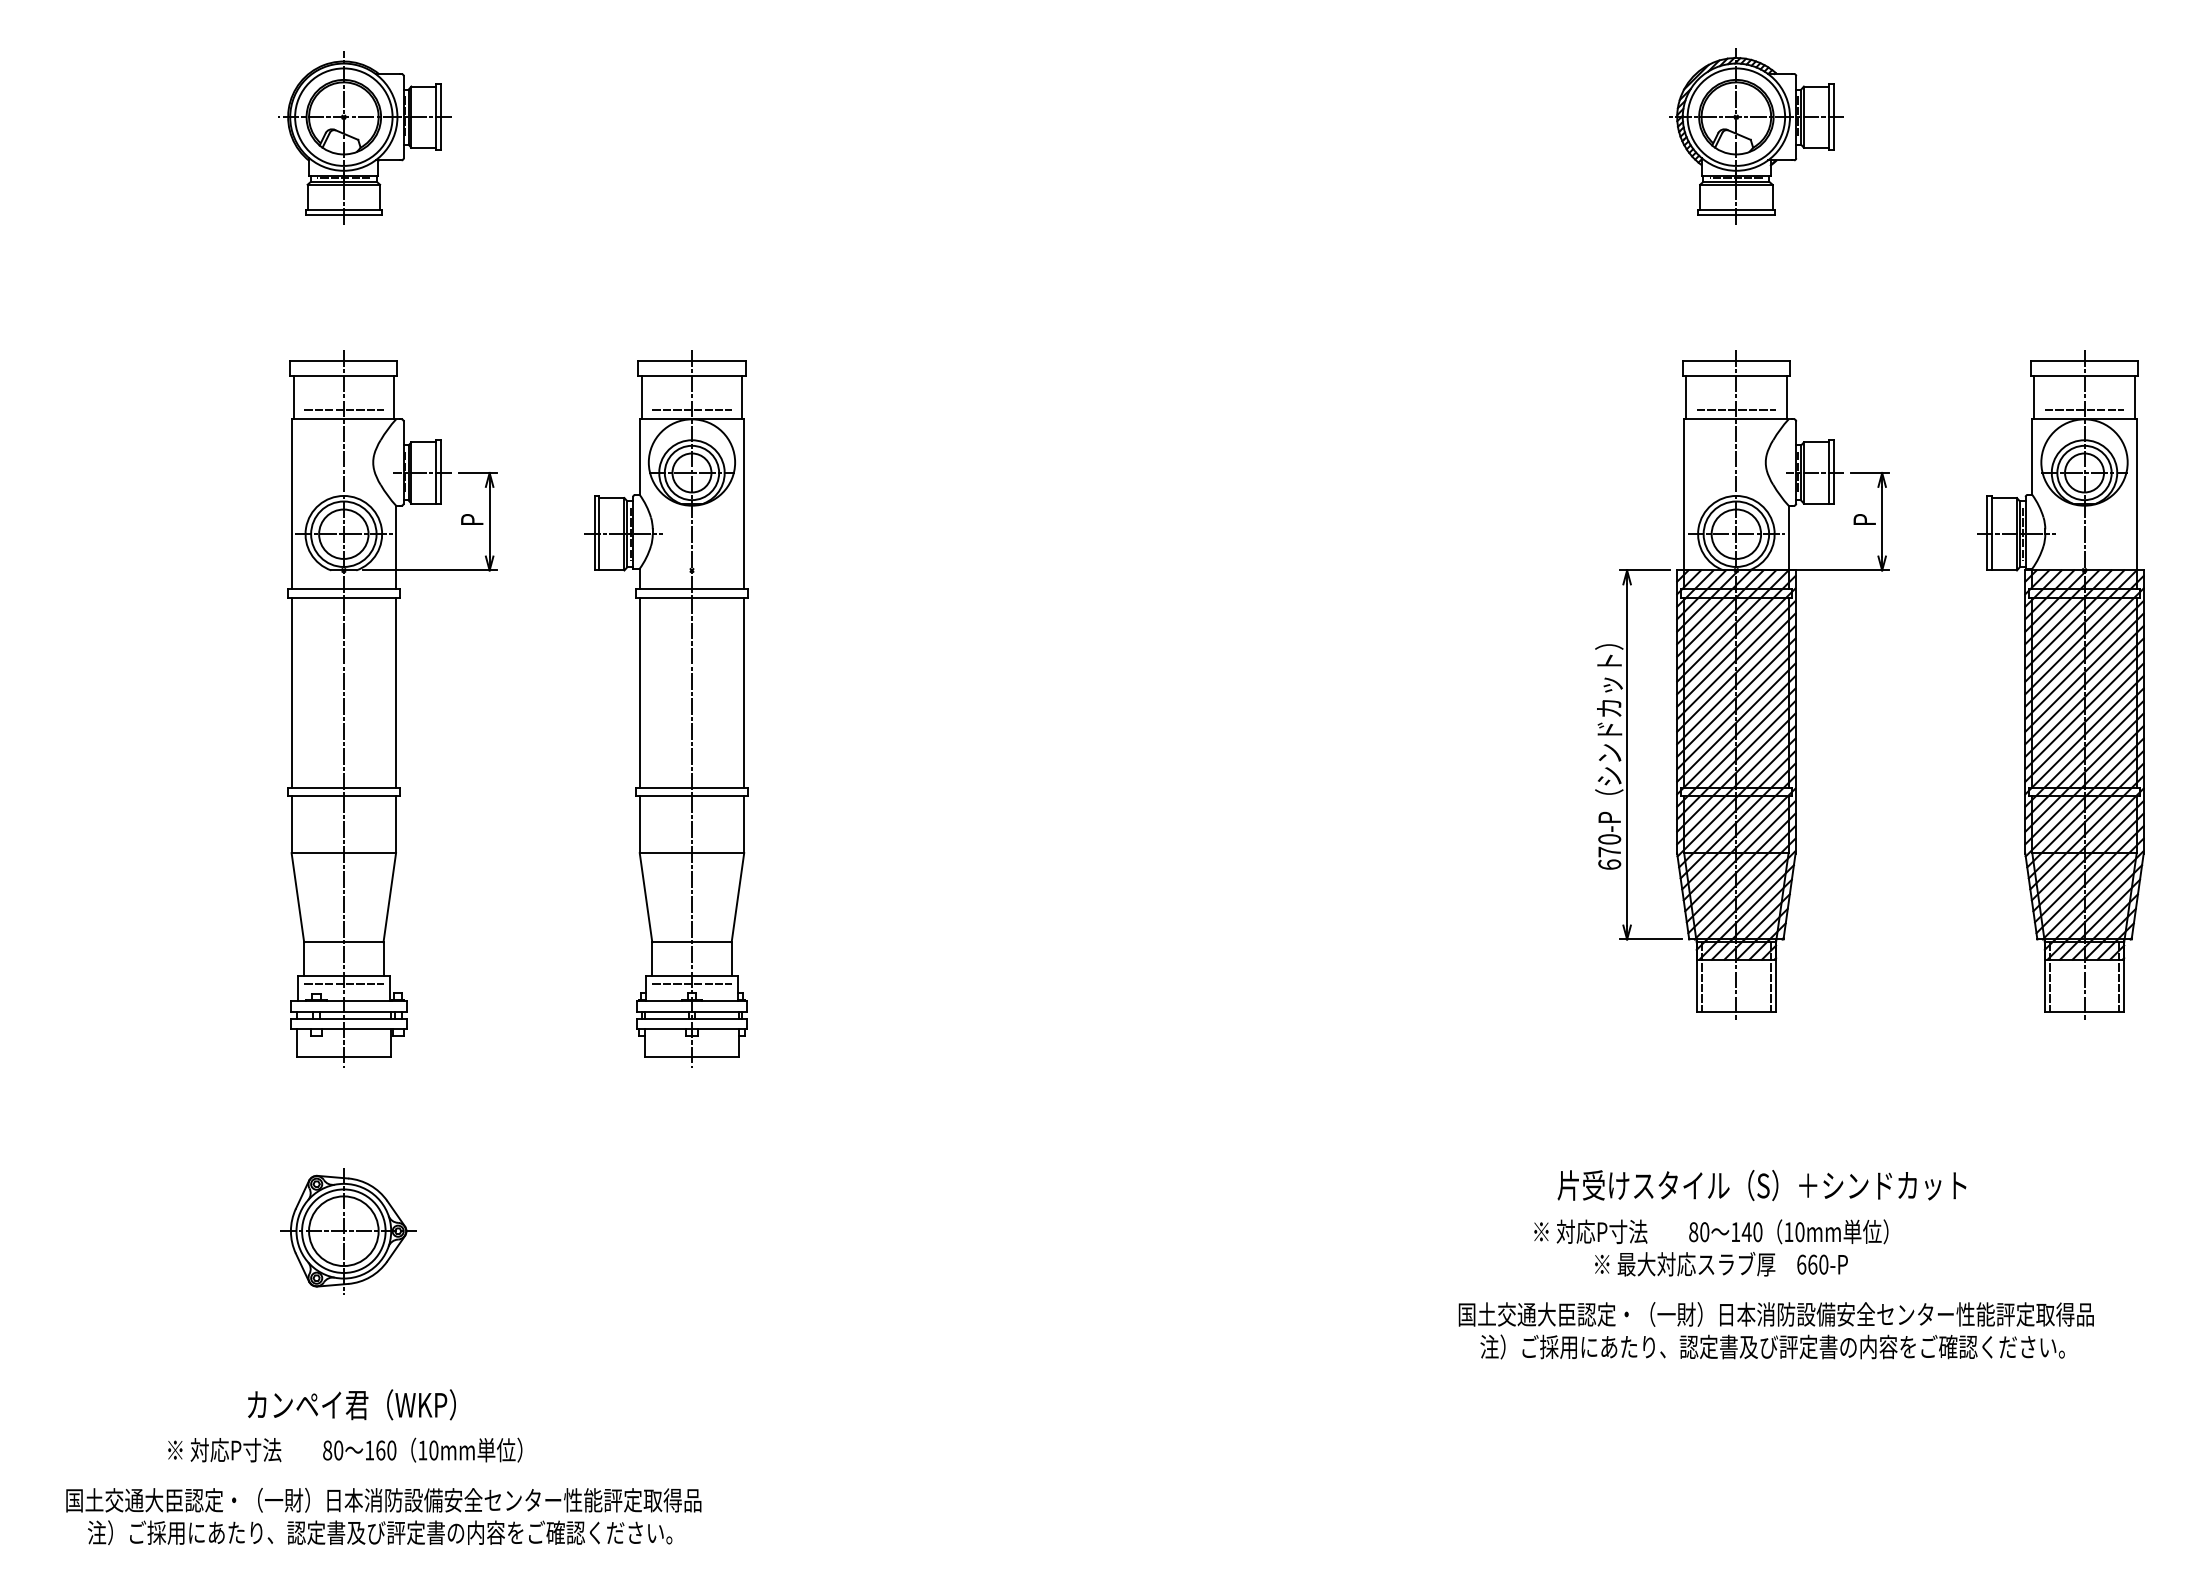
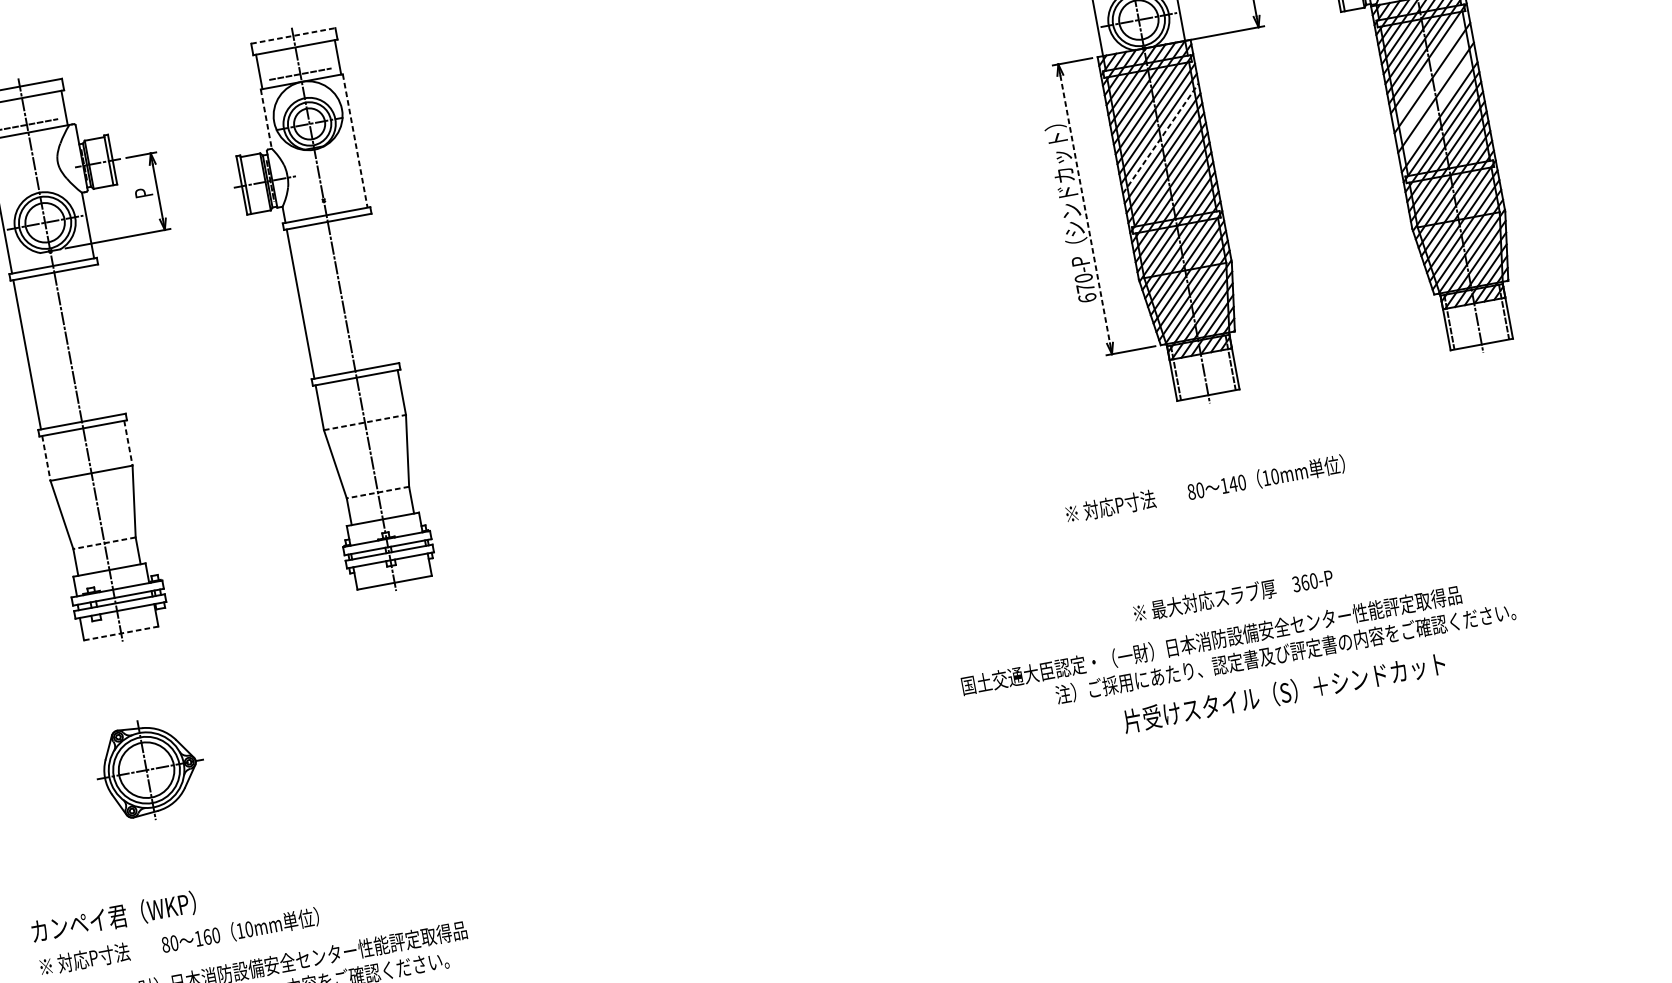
line: (691, 360) -> (292, 35), solid -> dashed
line: (639, 457) -> (266, 119), solid -> dashed
line: (744, 504) -> (355, 141), solid -> dashed
line: (2084, 659) -> (1430, 67), removed
line: (2084, 684) -> (1434, 87), removed
line: (1736, 685) -> (1160, 138), solid -> dashed
line: (396, 692) -> (109, 339), removed
line: (744, 692) -> (382, 288), removed
line: (2084, 709) -> (1437, 107), removed
line: (1627, 754) -> (1085, 208), solid -> dashed
line: (291, 824) -> (46, 458), solid -> dashed
line: (396, 824) -> (128, 443), solid -> dashed
line: (692, 853) -> (365, 422), solid -> dashed
line: (343, 942) -> (104, 543), solid -> dashed
line: (691, 942) -> (377, 492), solid -> dashed
line: (343, 984) -> (110, 576), removed
line: (691, 984) -> (383, 525), removed
line: (344, 1057) -> (121, 633), solid -> dashed
text: (1761, 1185) -> (1283, 692), moved
text: (1711, 1231) -> (1205, 488), moved
text: (1801, 1264) -> (1296, 584), 660-P -> 360-P
text: (1775, 1314) -> (1210, 640), moved
text: (351, 1404) -> (113, 917), moved

